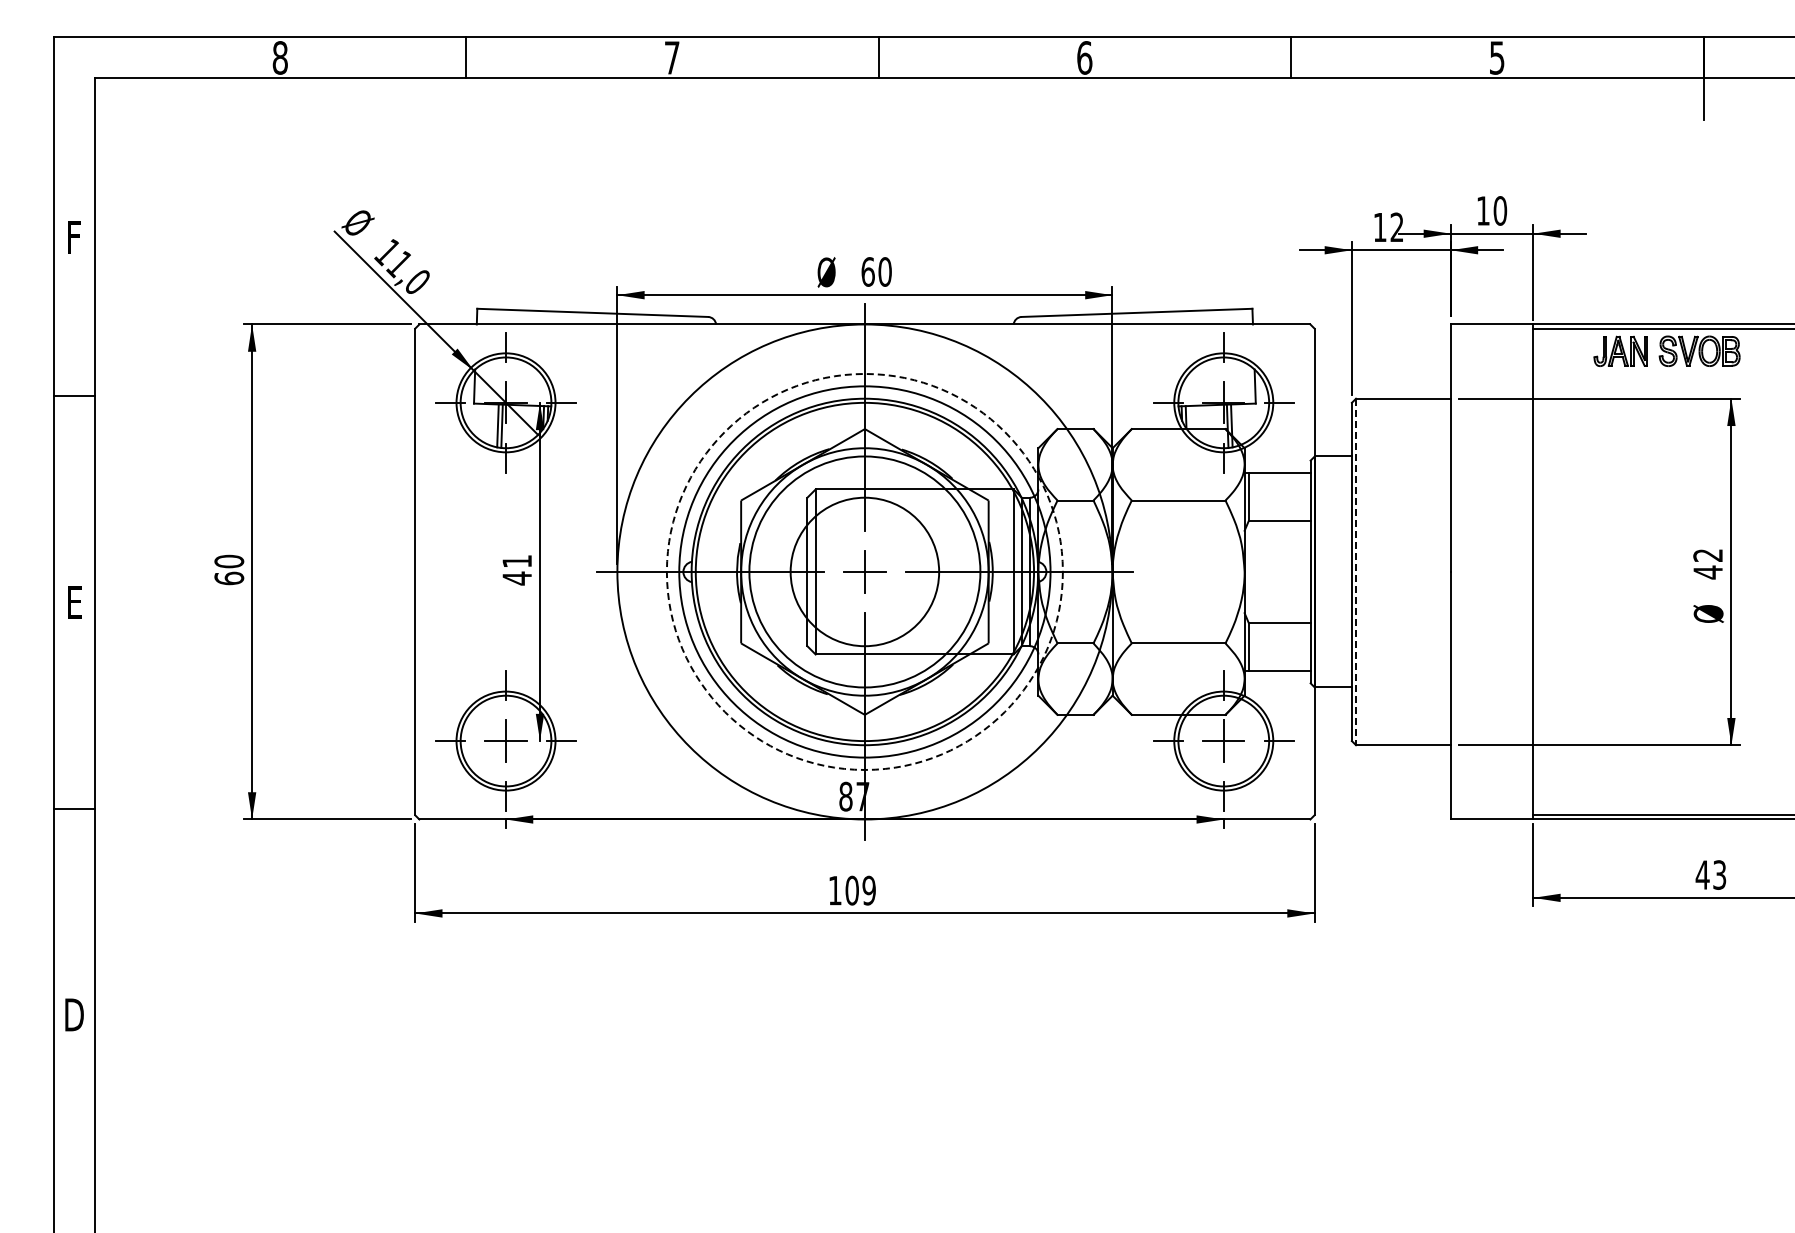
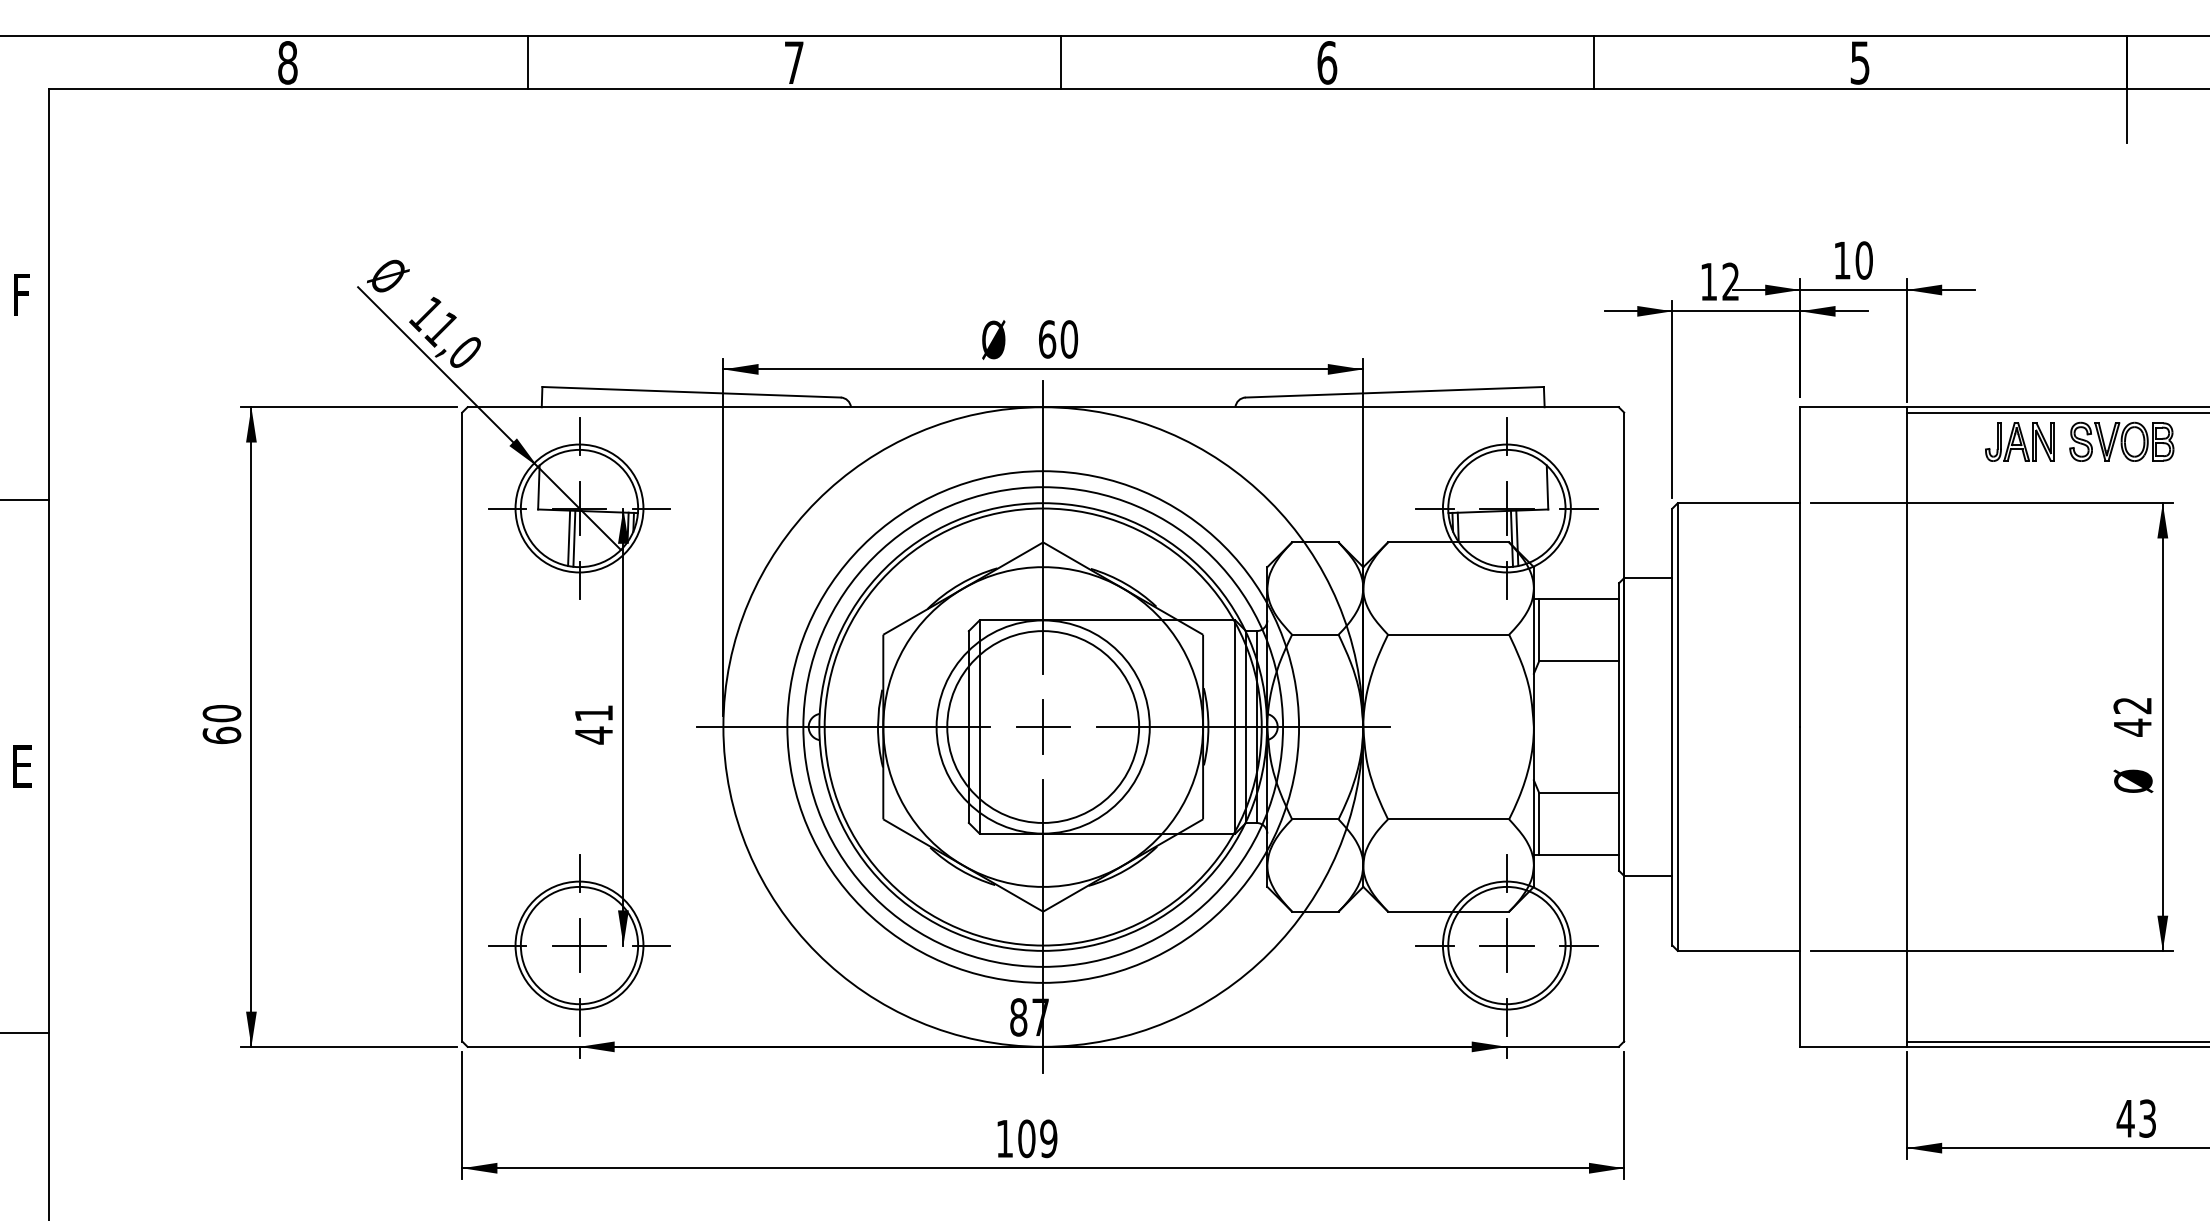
circle: (864, 571) -> (1042, 726), dashed -> solid
circle: (864, 571) -> (1042, 726), size x0.71
line: (1356, 572) -> (1678, 727), dashed -> solid

